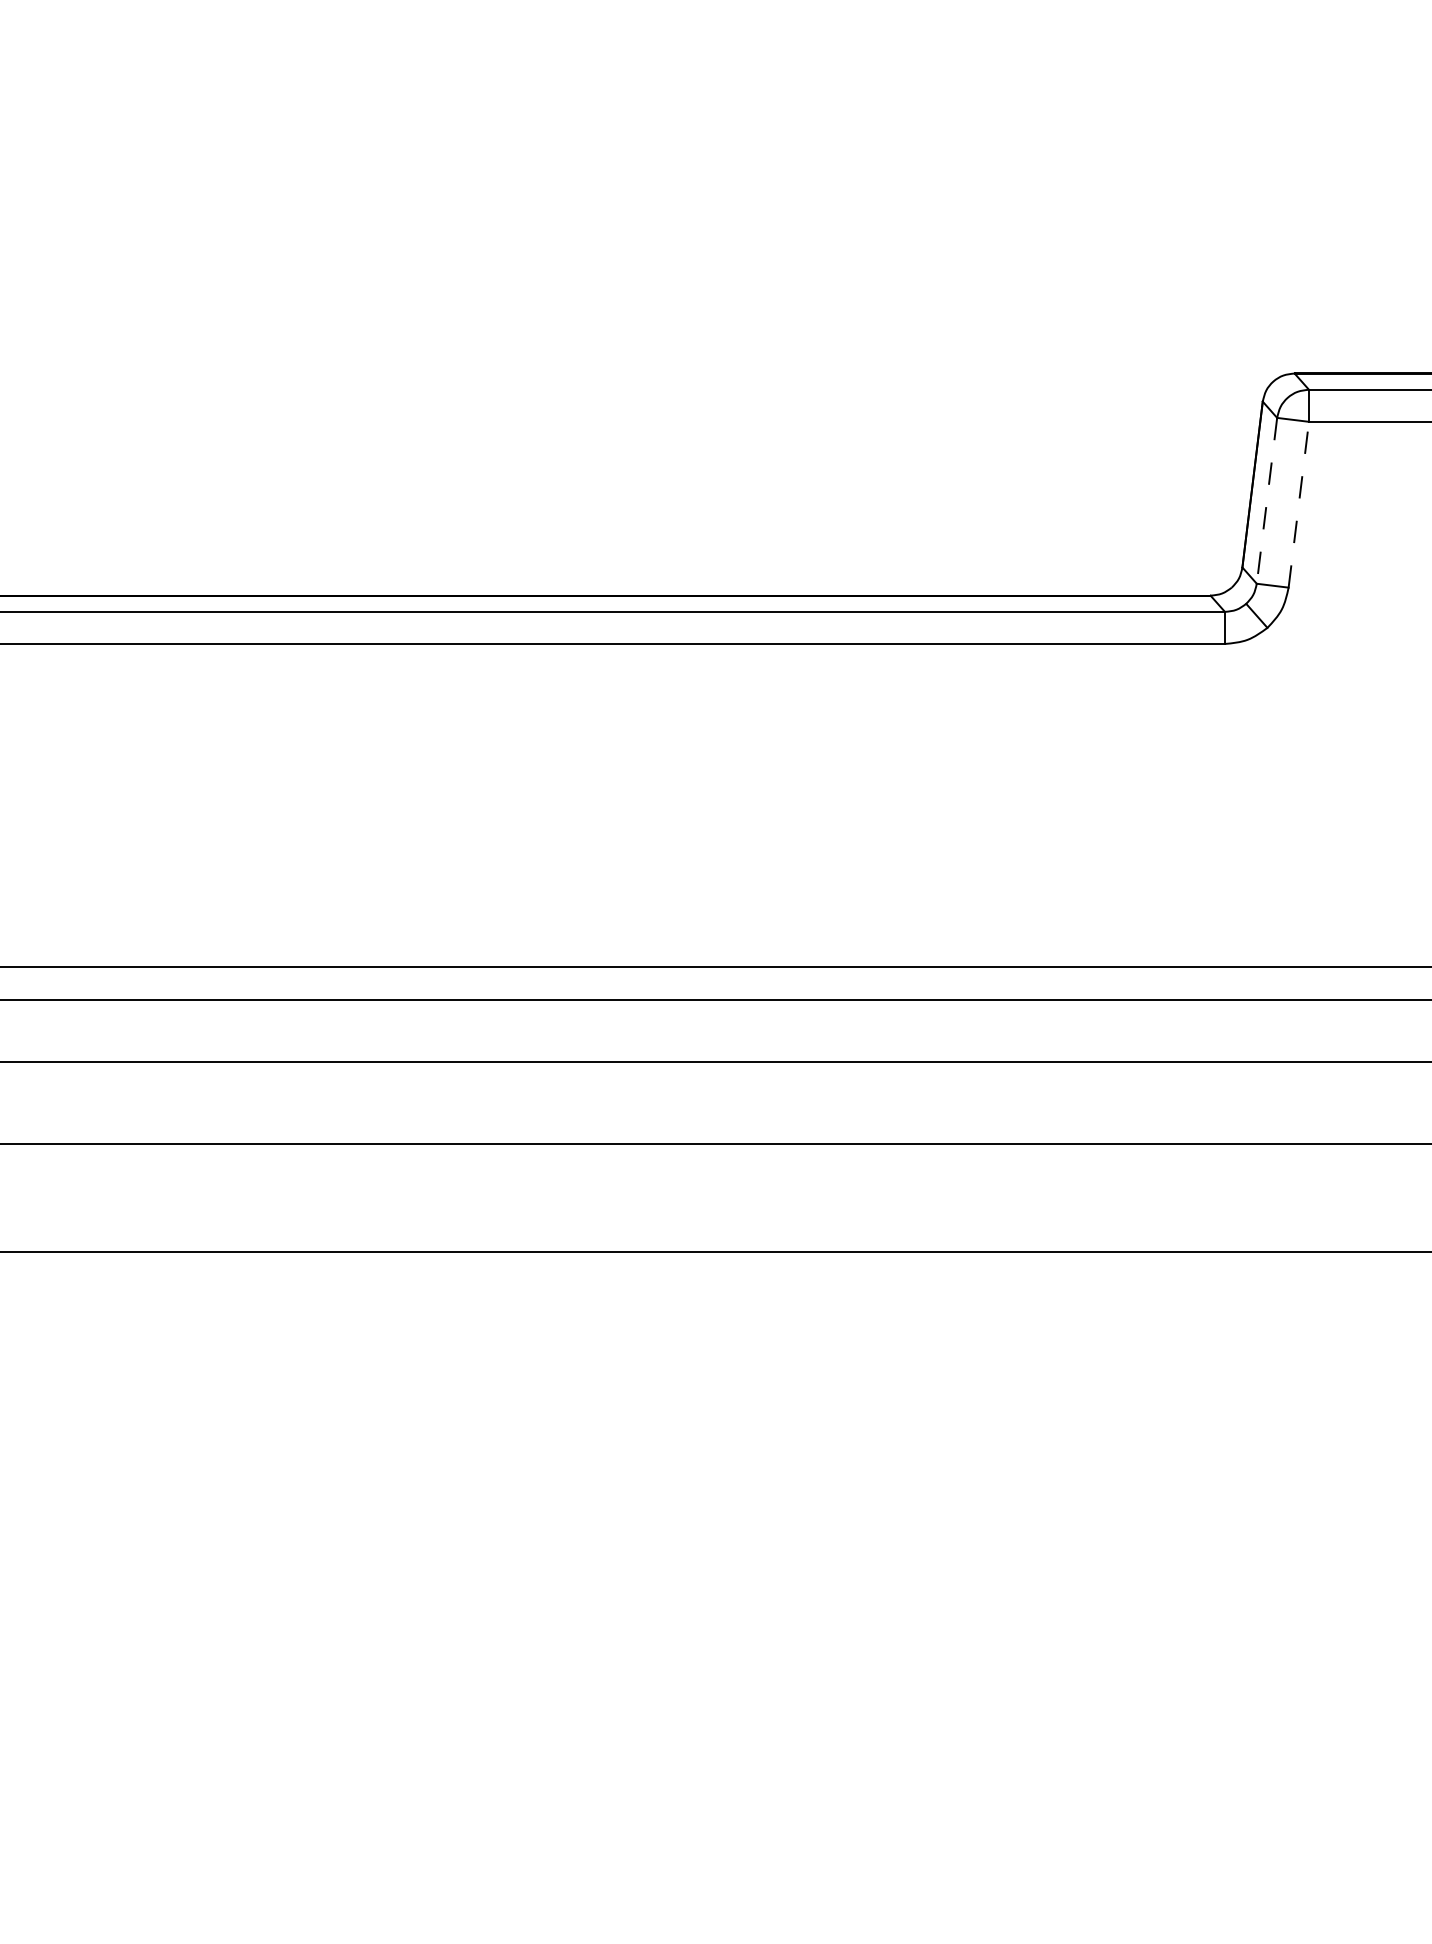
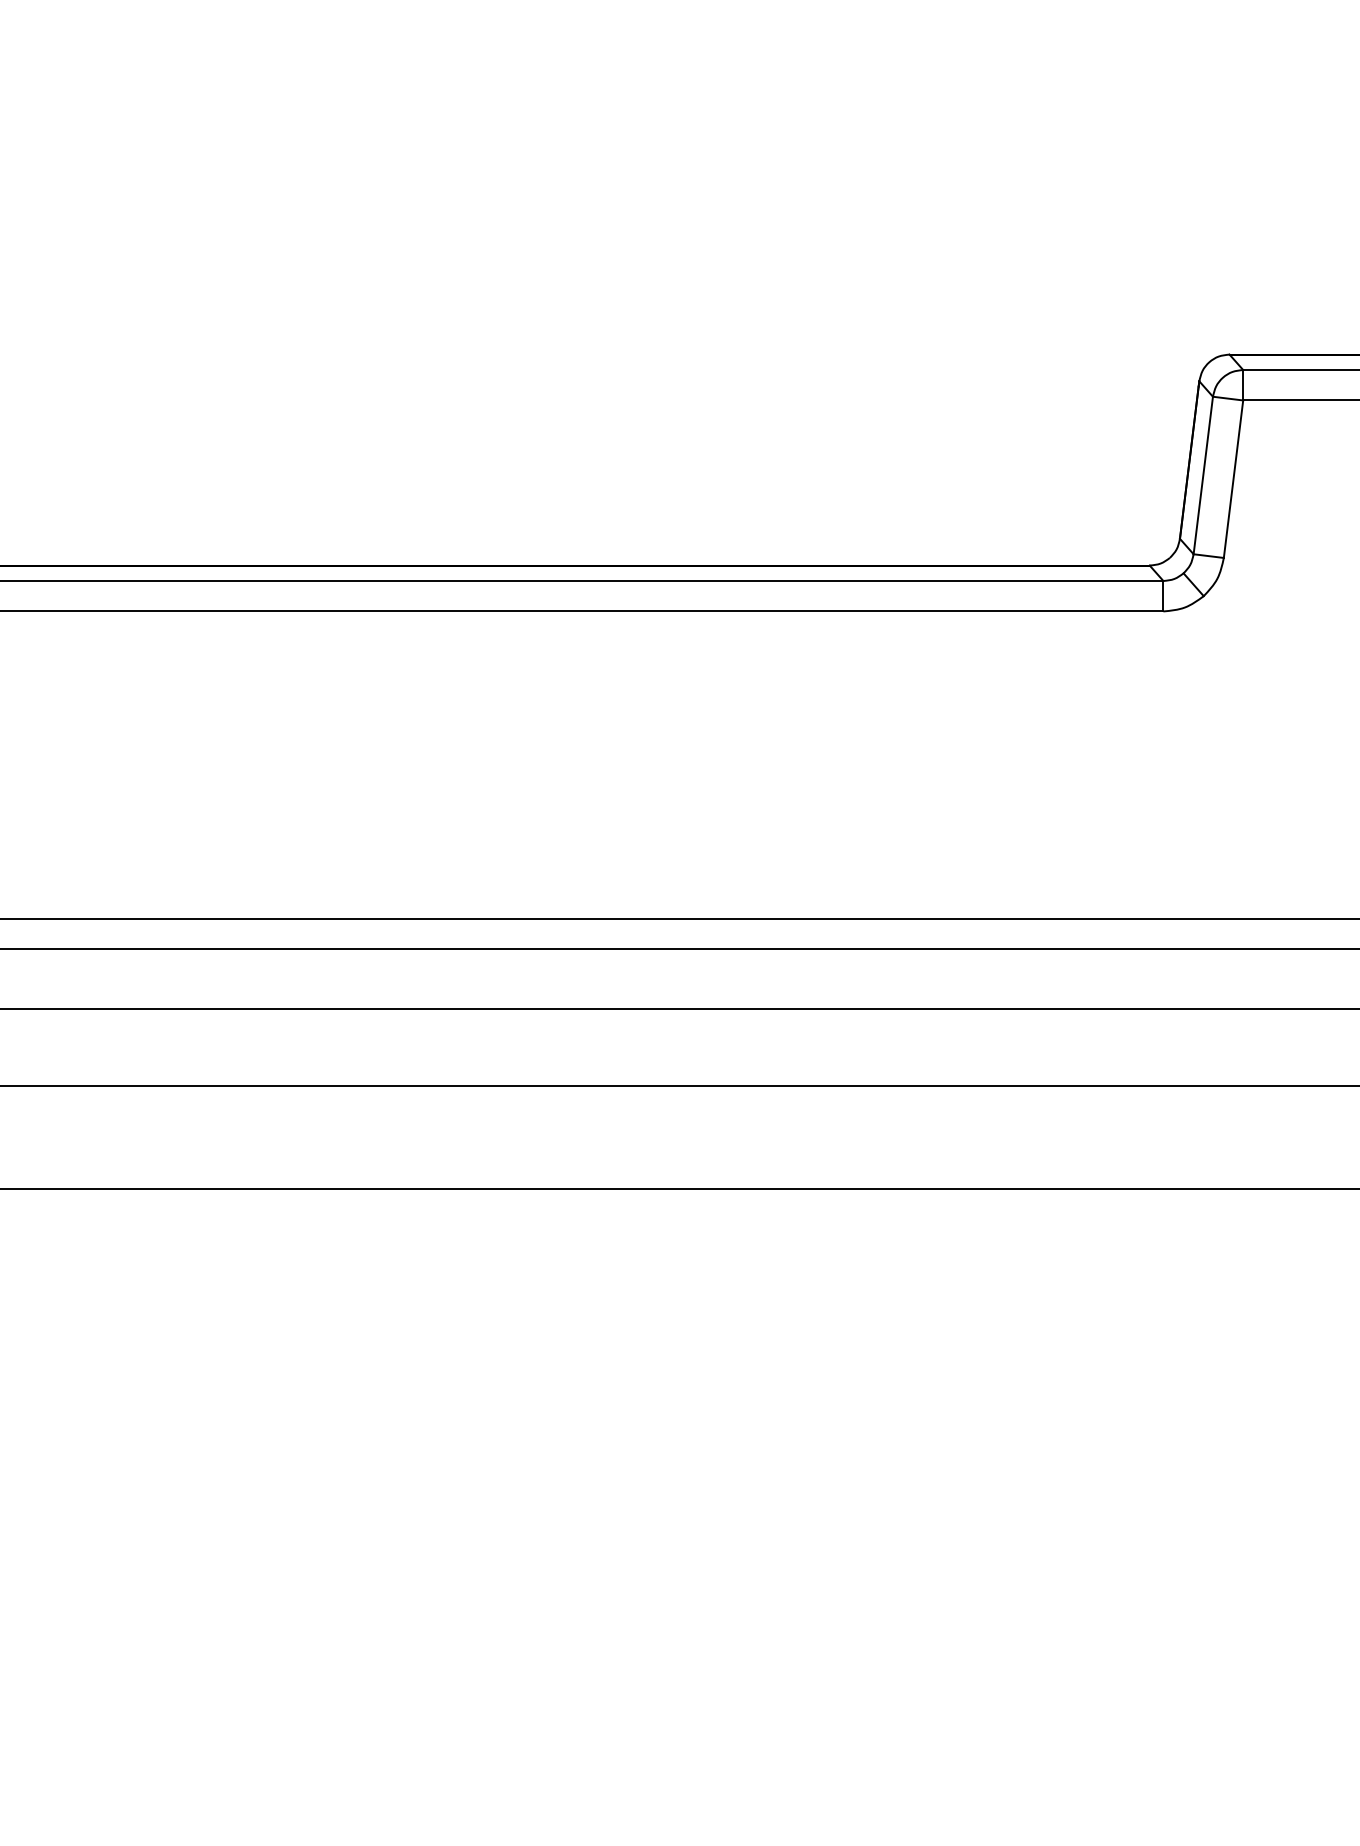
line: (1267, 501) -> (1203, 476), dashed -> solid
line: (1298, 503) -> (1233, 478), dashed -> solid

